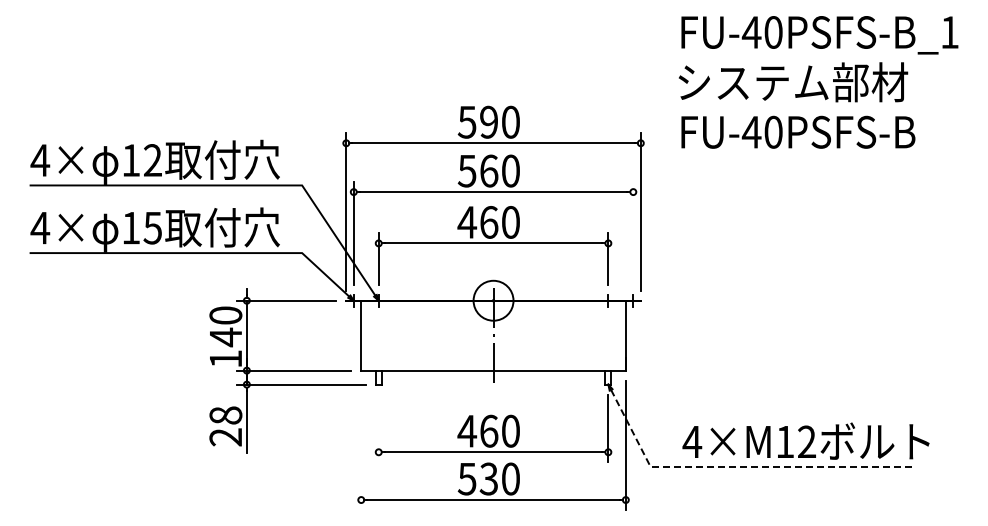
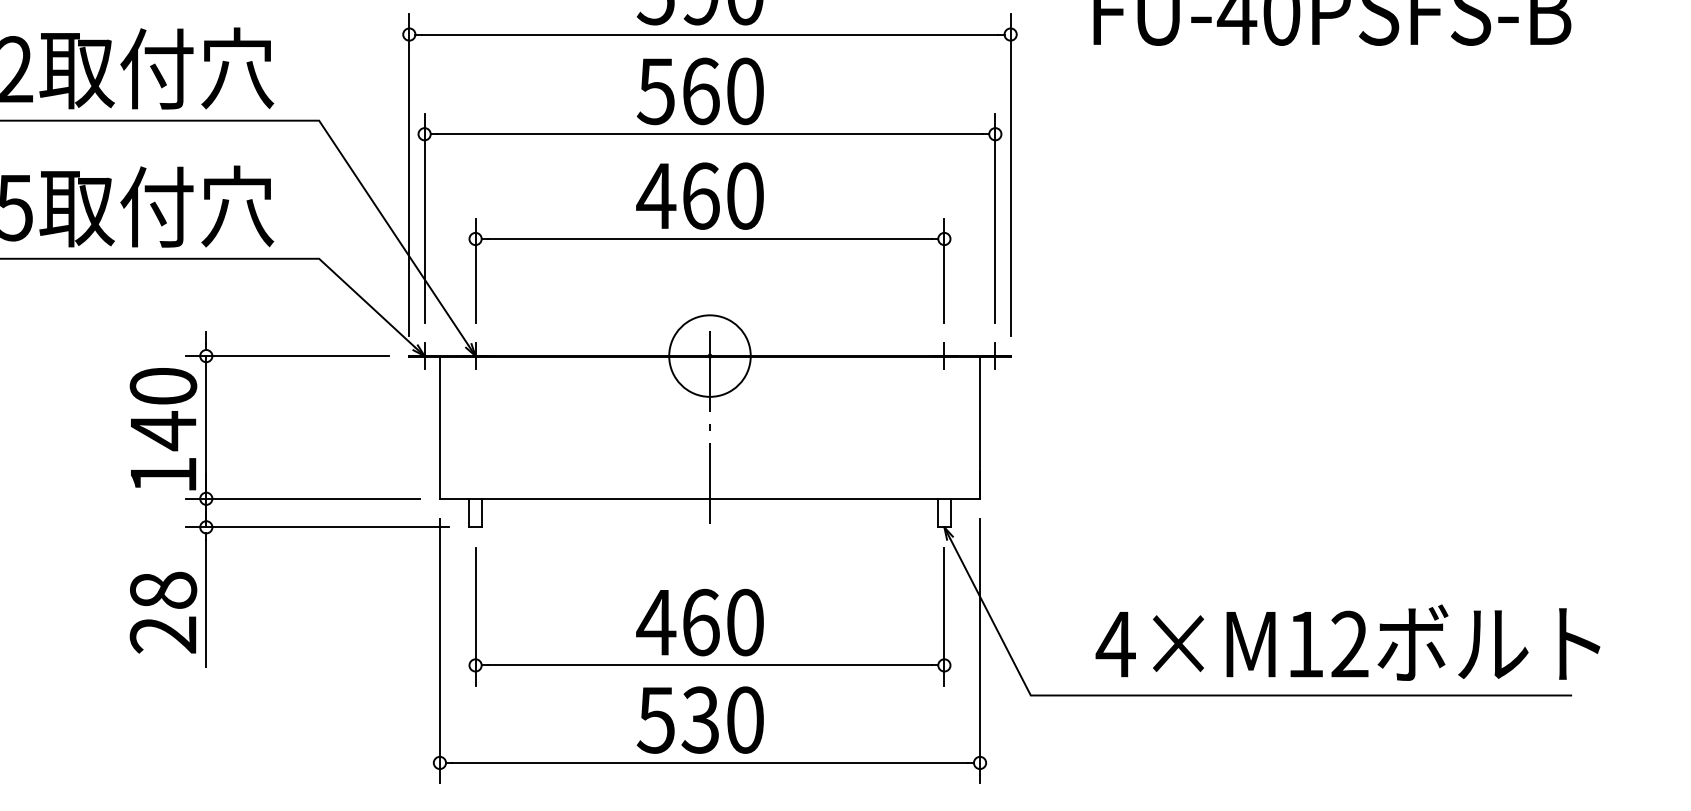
line: (633, 233) -> (995, 218), added
line: (378, 428) -> (475, 616), added
line: (361, 445) -> (440, 651), added
line: (739, 466) -> (1212, 694), dashed -> solid

